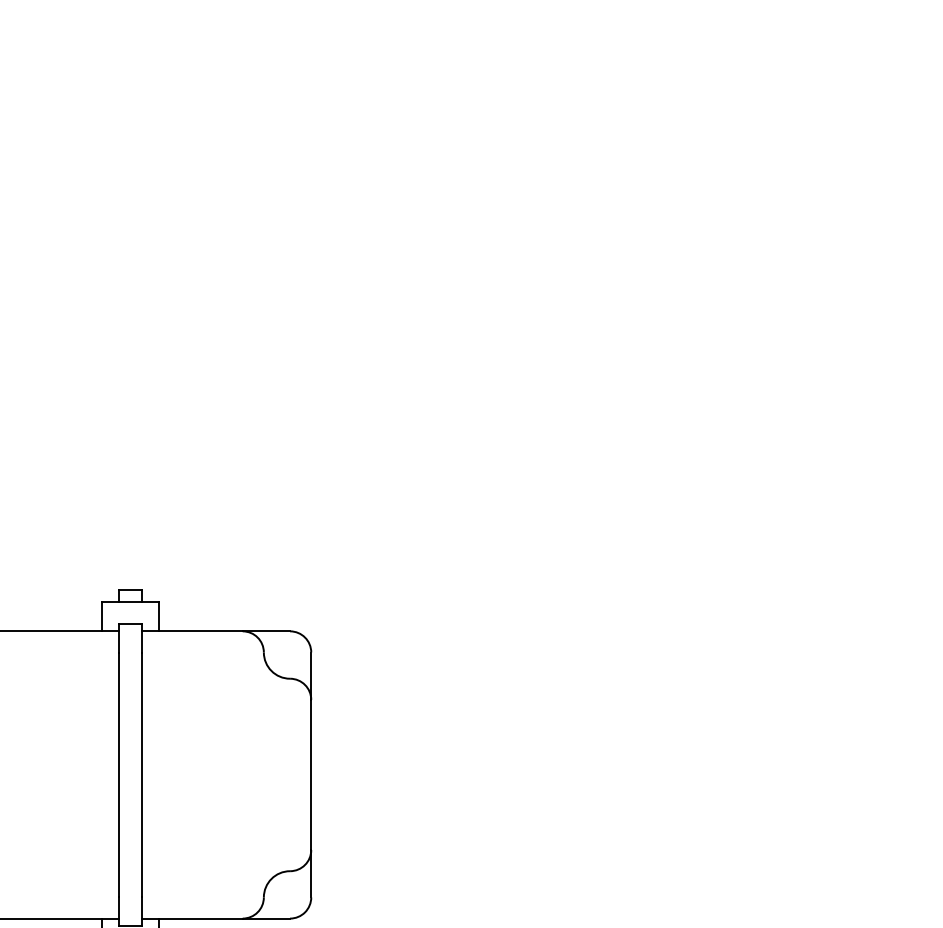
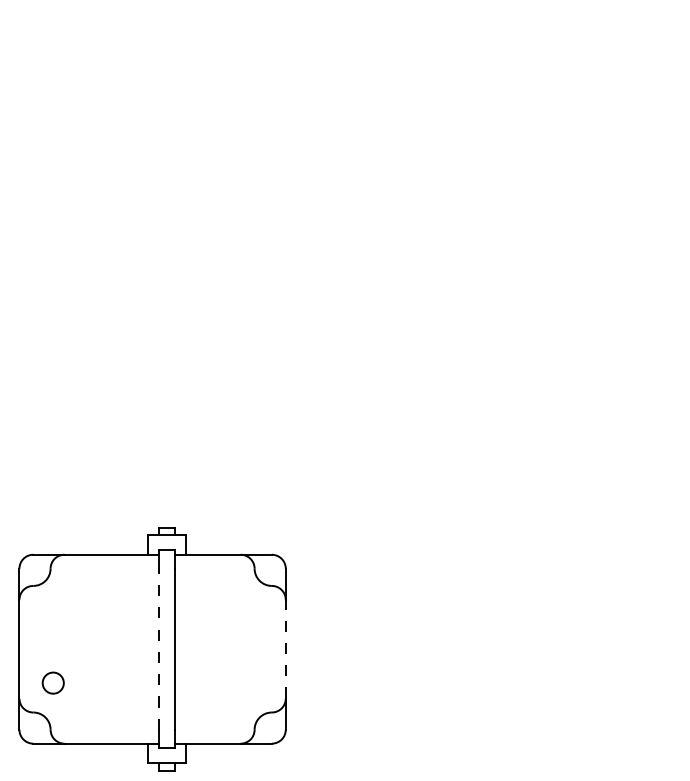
line: (310, 773) -> (285, 648), solid -> dashed
line: (119, 775) -> (159, 649), solid -> dashed

